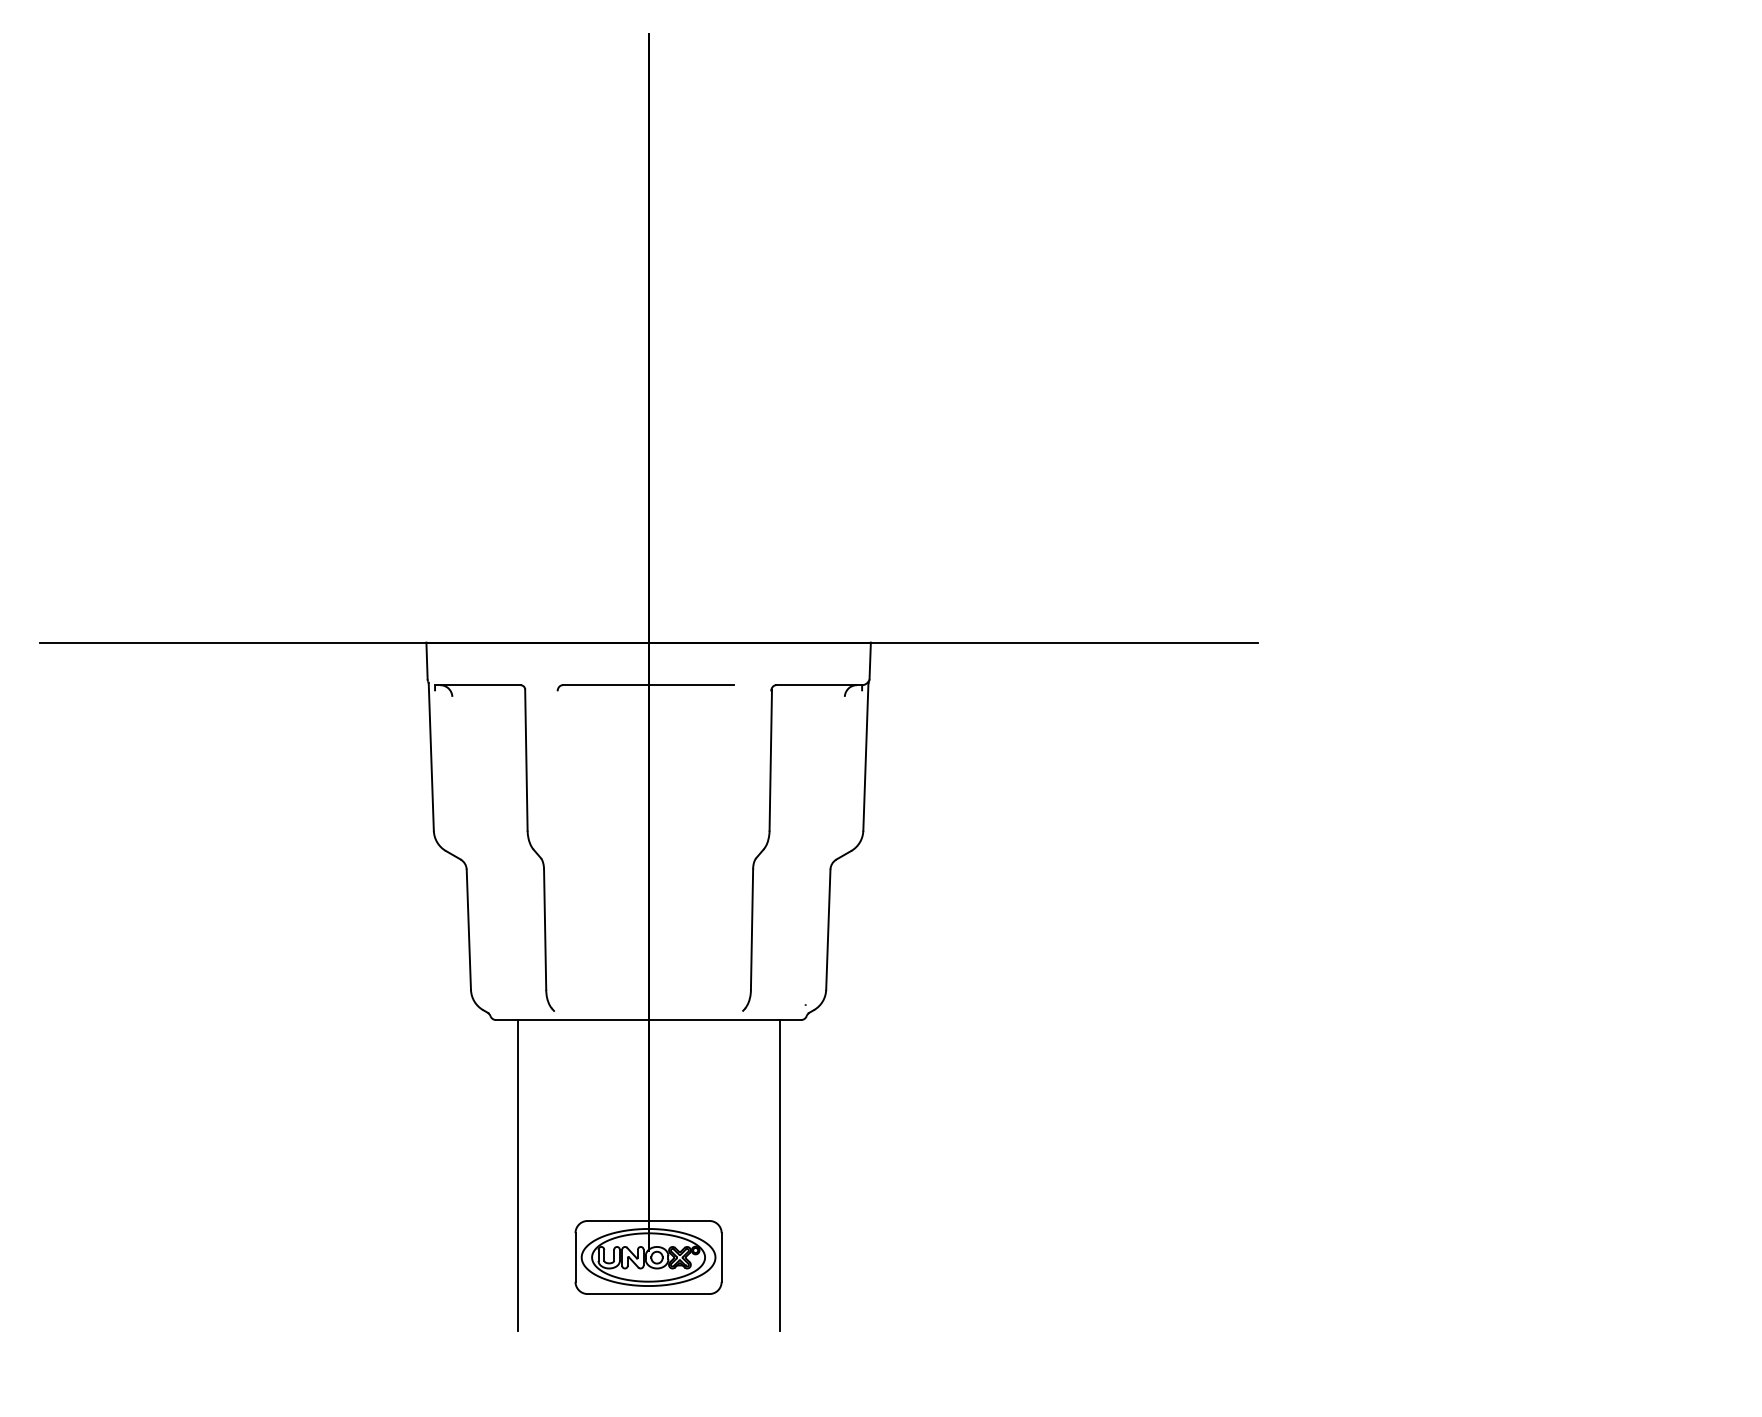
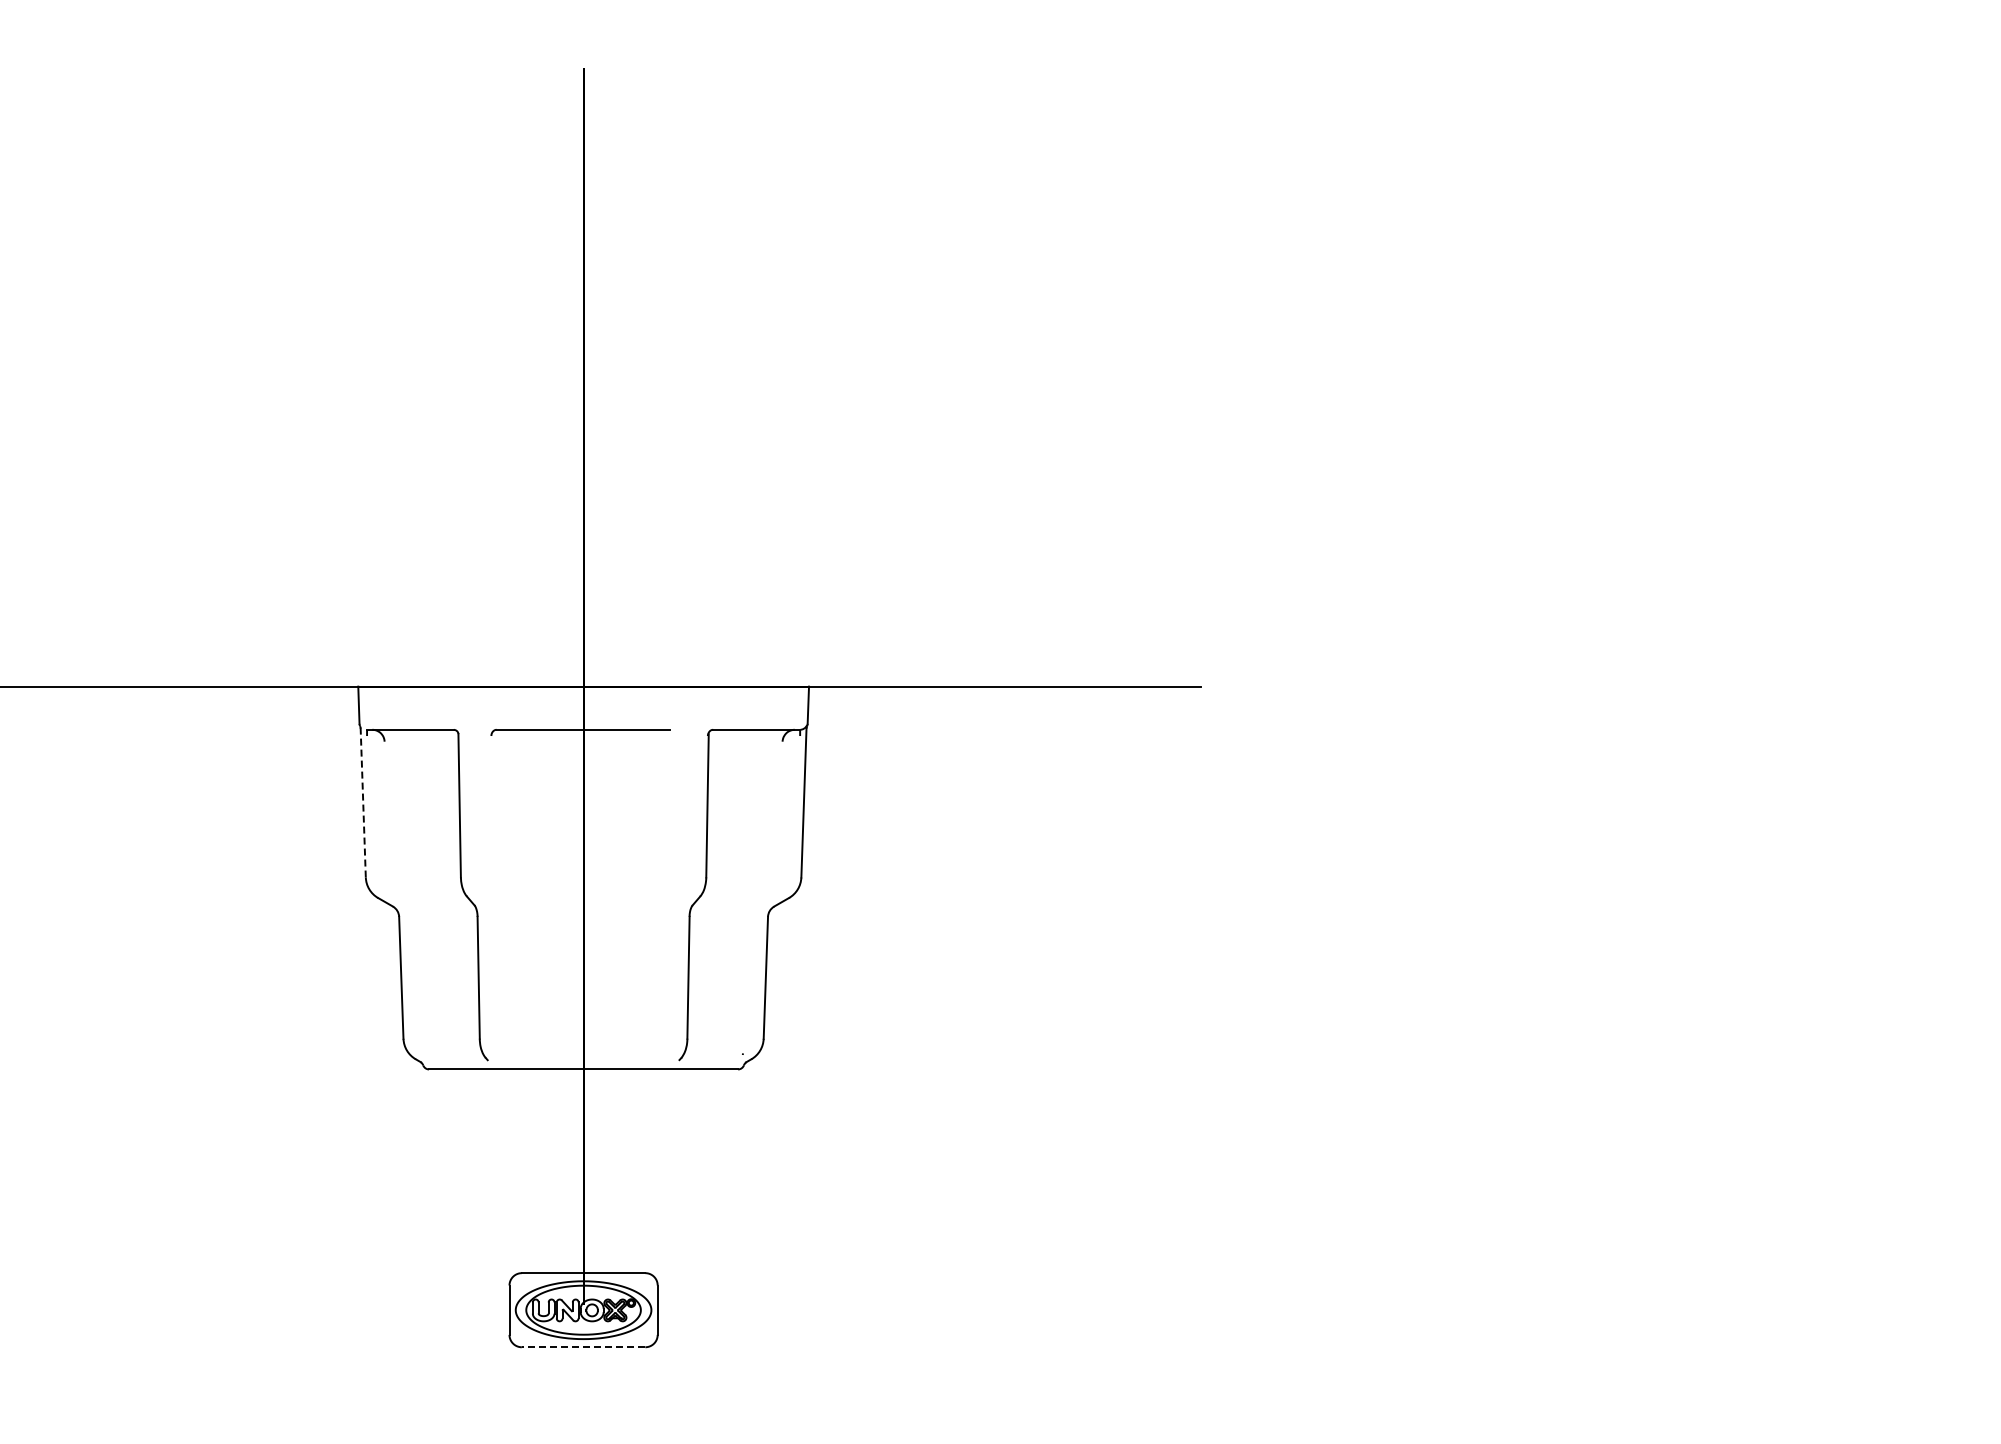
line: (431, 756) -> (363, 802), solid -> dashed
line: (517, 1174) -> (450, 1226), removed
line: (779, 1174) -> (716, 1226), removed
line: (648, 1294) -> (583, 1347), solid -> dashed

